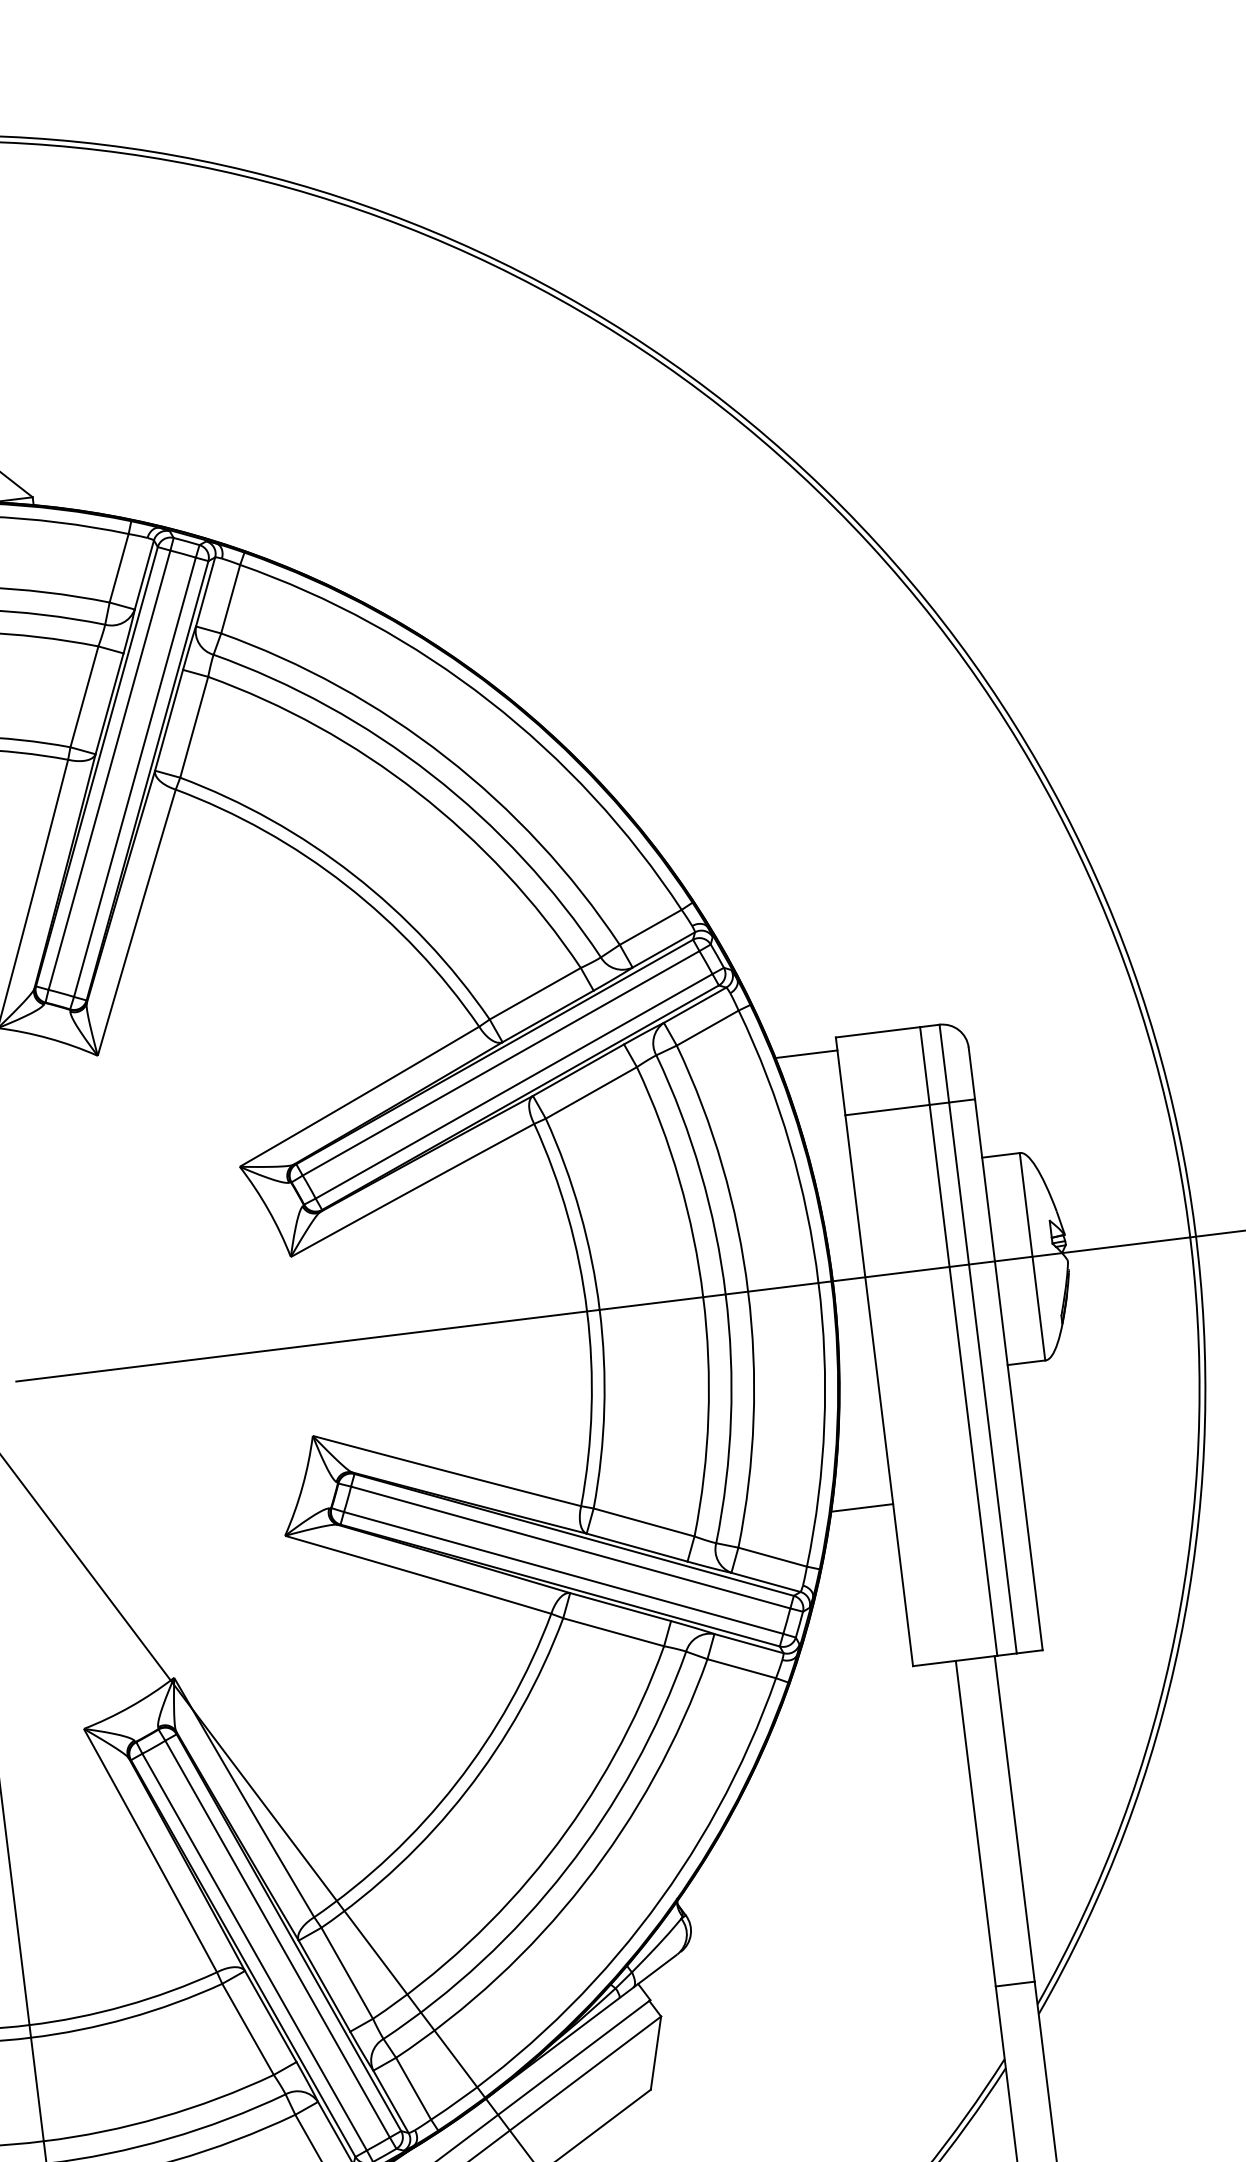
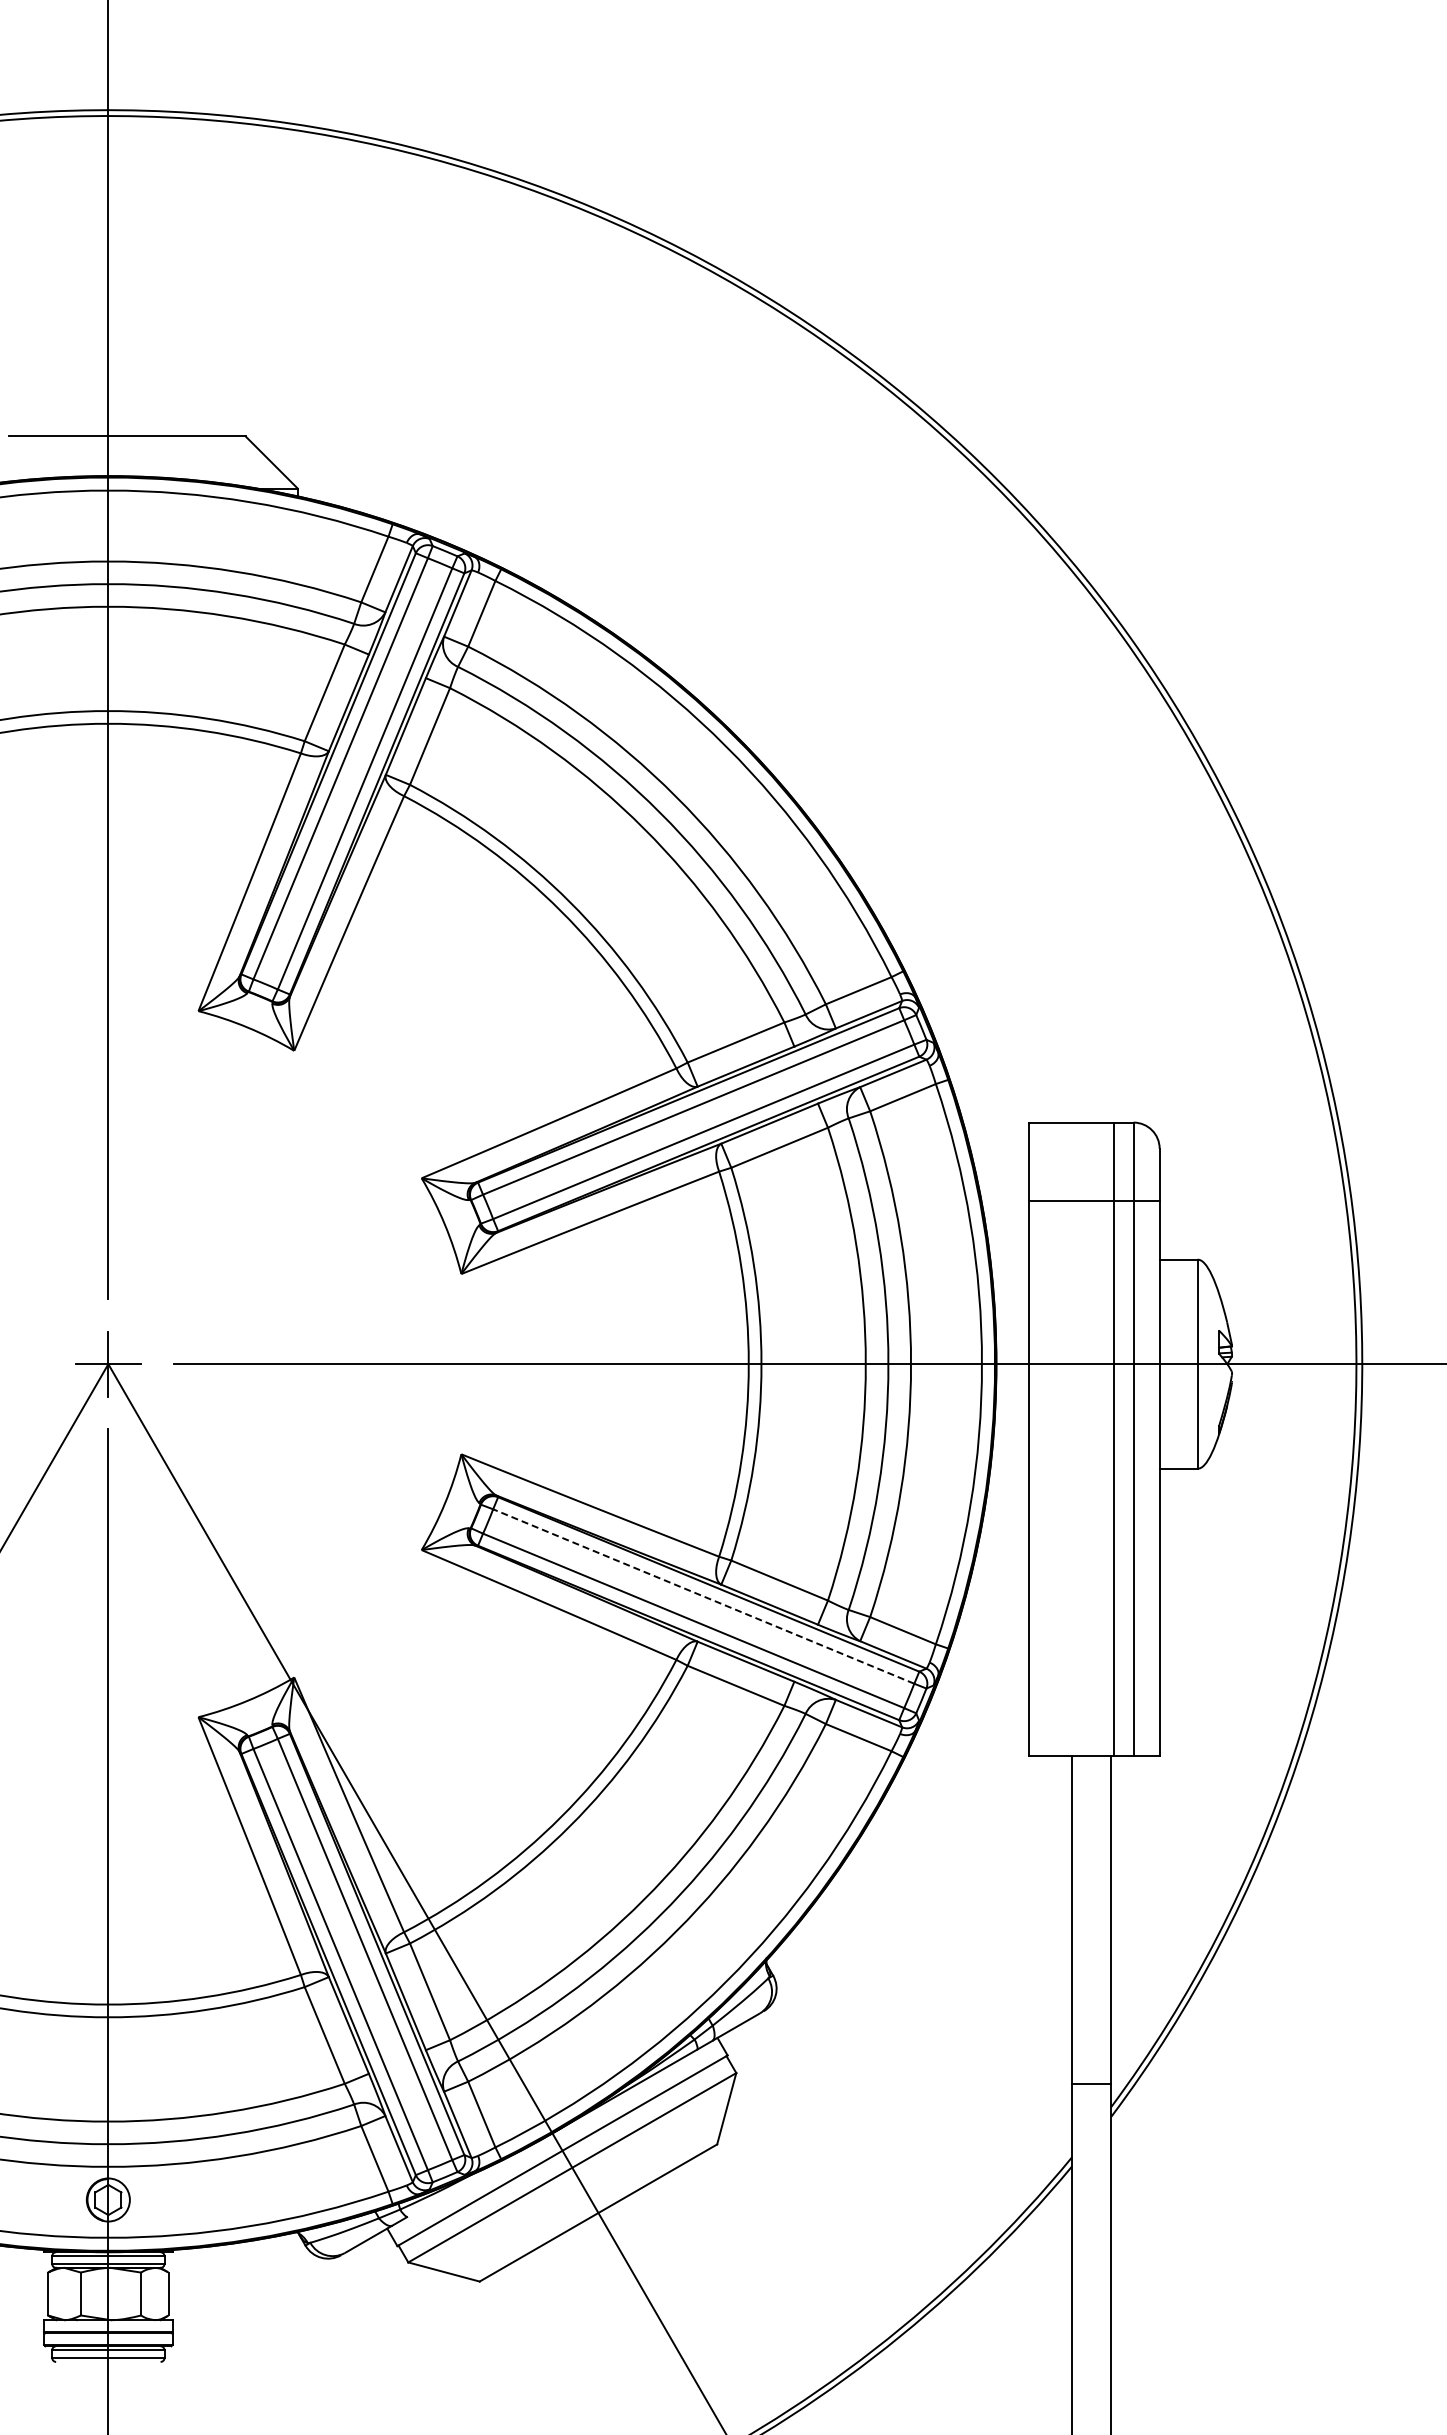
line: (806, 1054) -> (997, 1135), removed
line: (861, 1507) -> (997, 1592), removed
line: (570, 1547) -> (703, 1596), solid -> dashed

